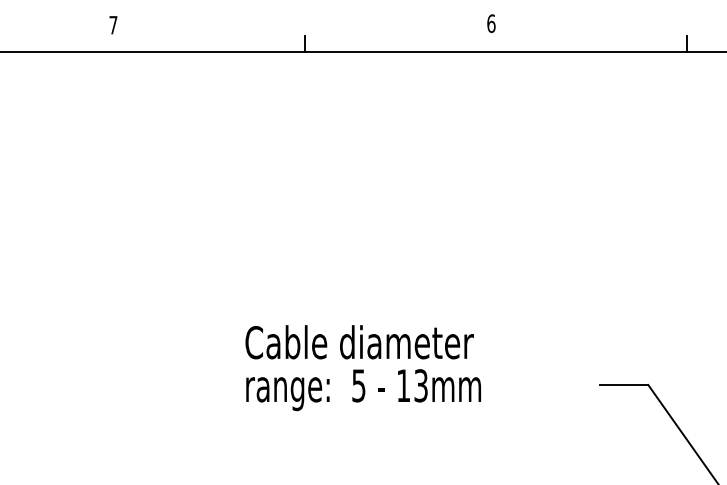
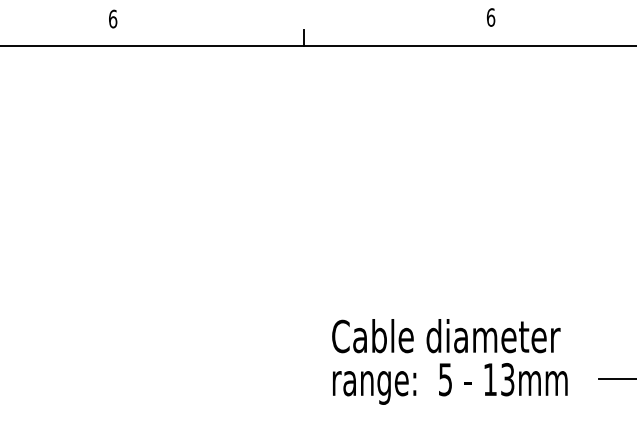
text: (113, 24) -> (113, 18), 7 -> 6
text: (362, 368) -> (449, 362), moved

